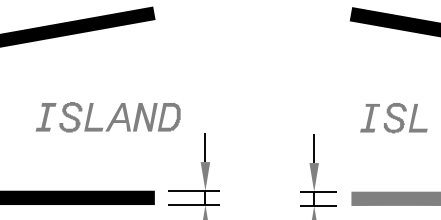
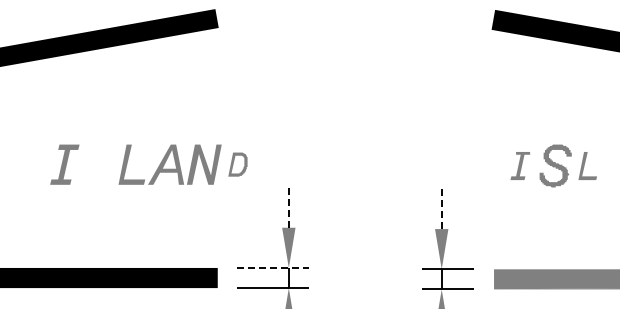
part: (70, 117) -> (99, 164), removed
part: (168, 117) -> (237, 164), size x0.6
part: (370, 117) -> (520, 165), size x0.7
part: (417, 117) -> (587, 165), size x0.7
line: (205, 147) -> (288, 207), solid -> dashed
line: (314, 148) -> (441, 208), solid -> dashed
line: (194, 190) -> (273, 267), solid -> dashed

